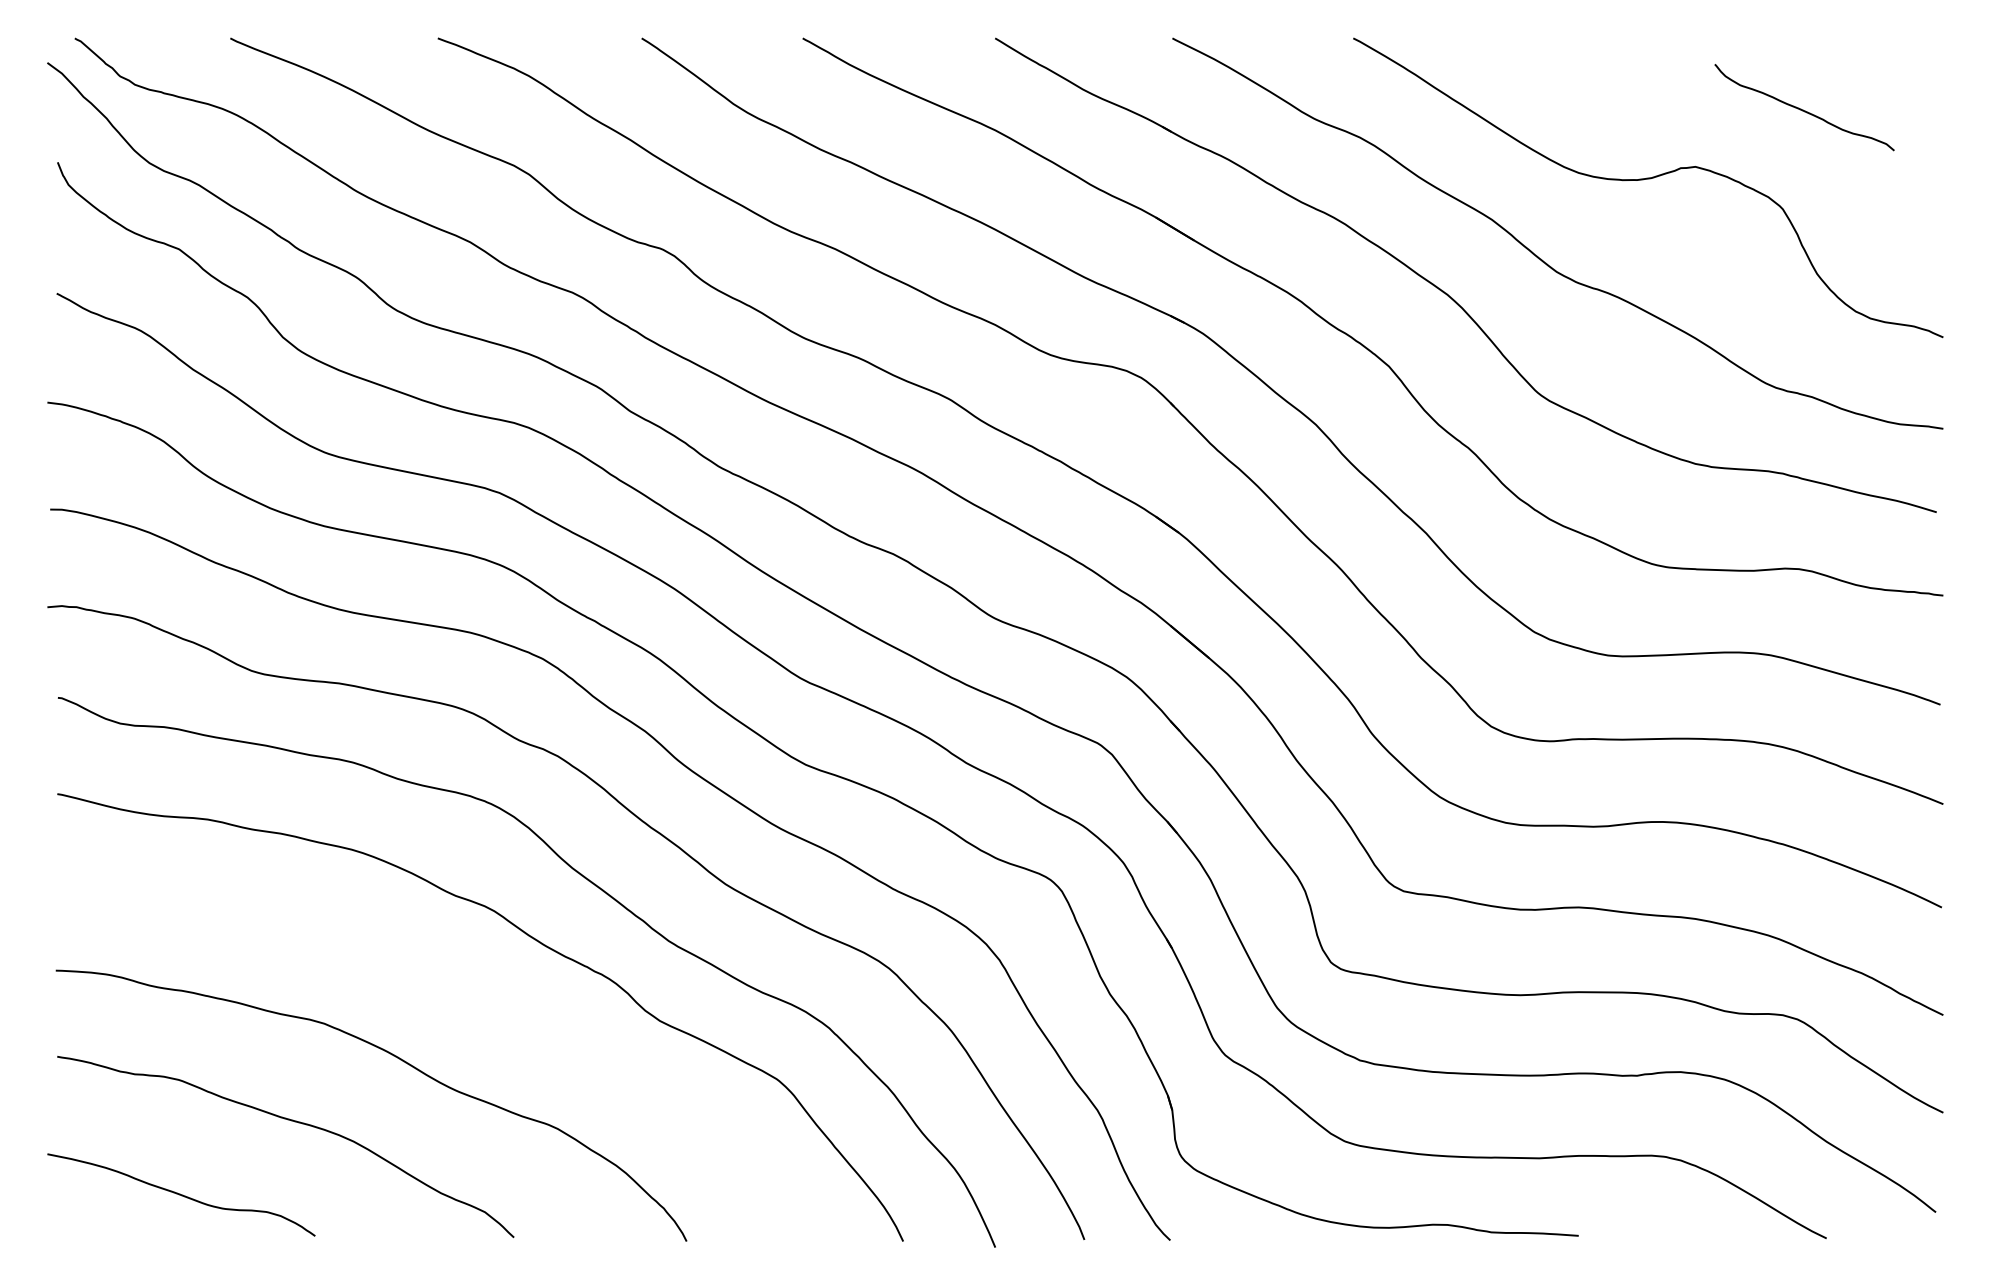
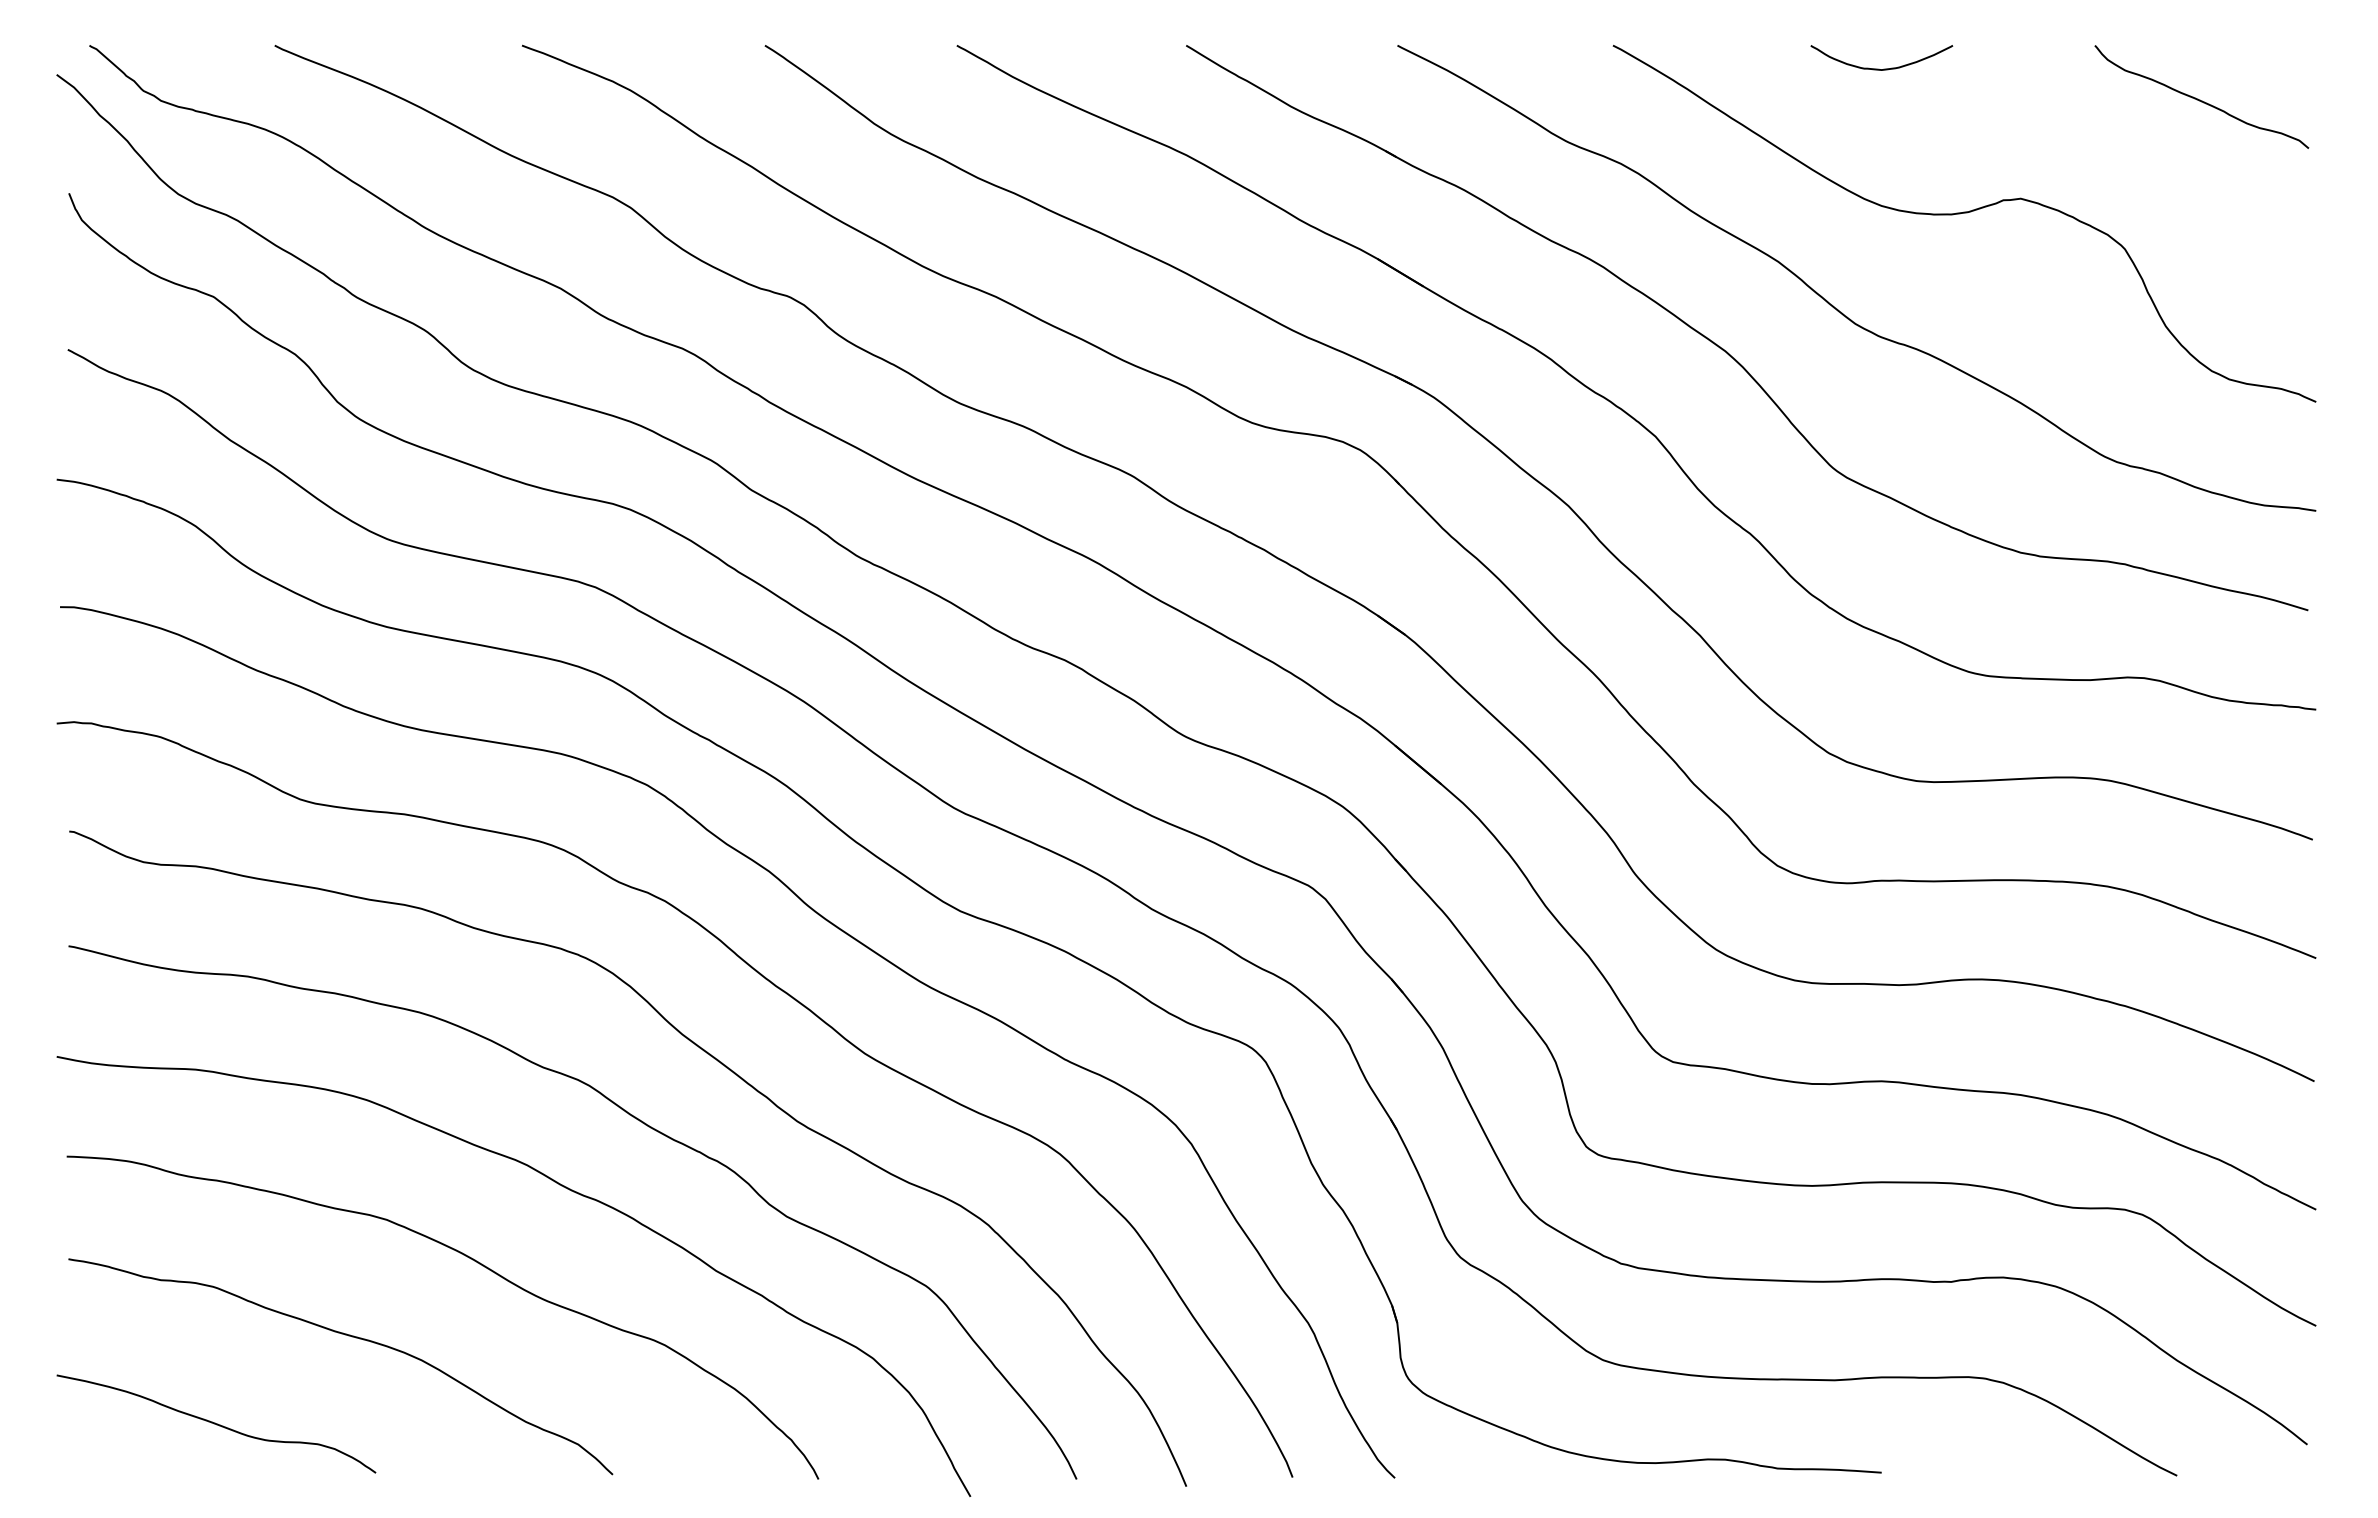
curve: (1580, 57) -> (1883, 68), added
curve: (1803, 109) -> (2200, 99), moved
curve: (469, 994) -> (559, 1185), added

